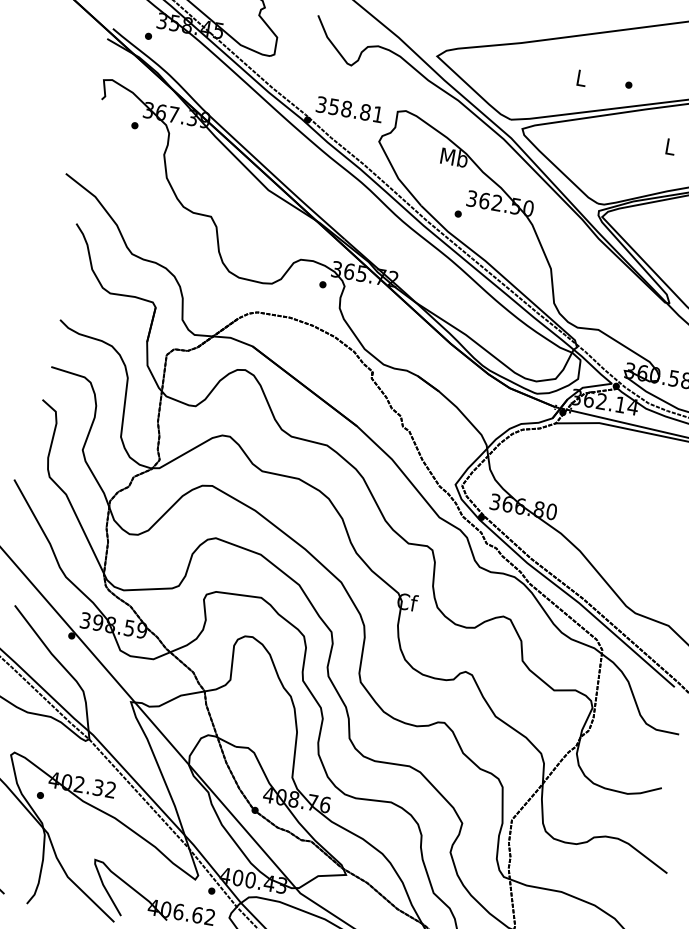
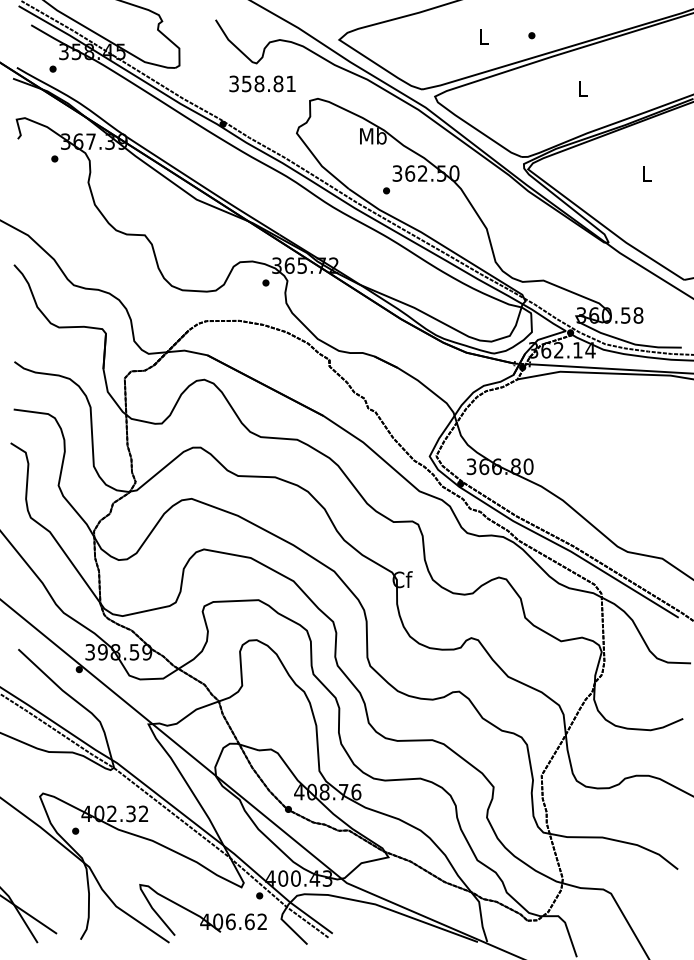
text: (349, 109) -> (262, 83), moved

